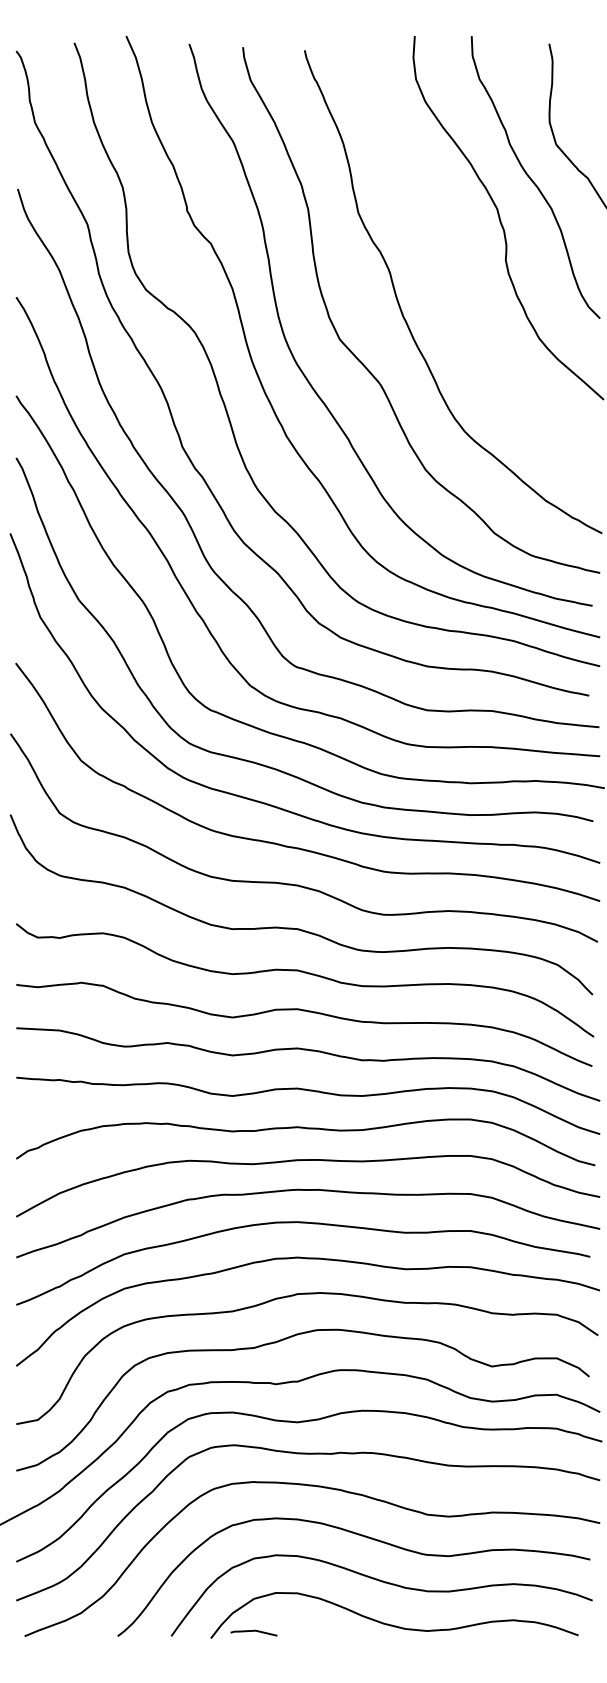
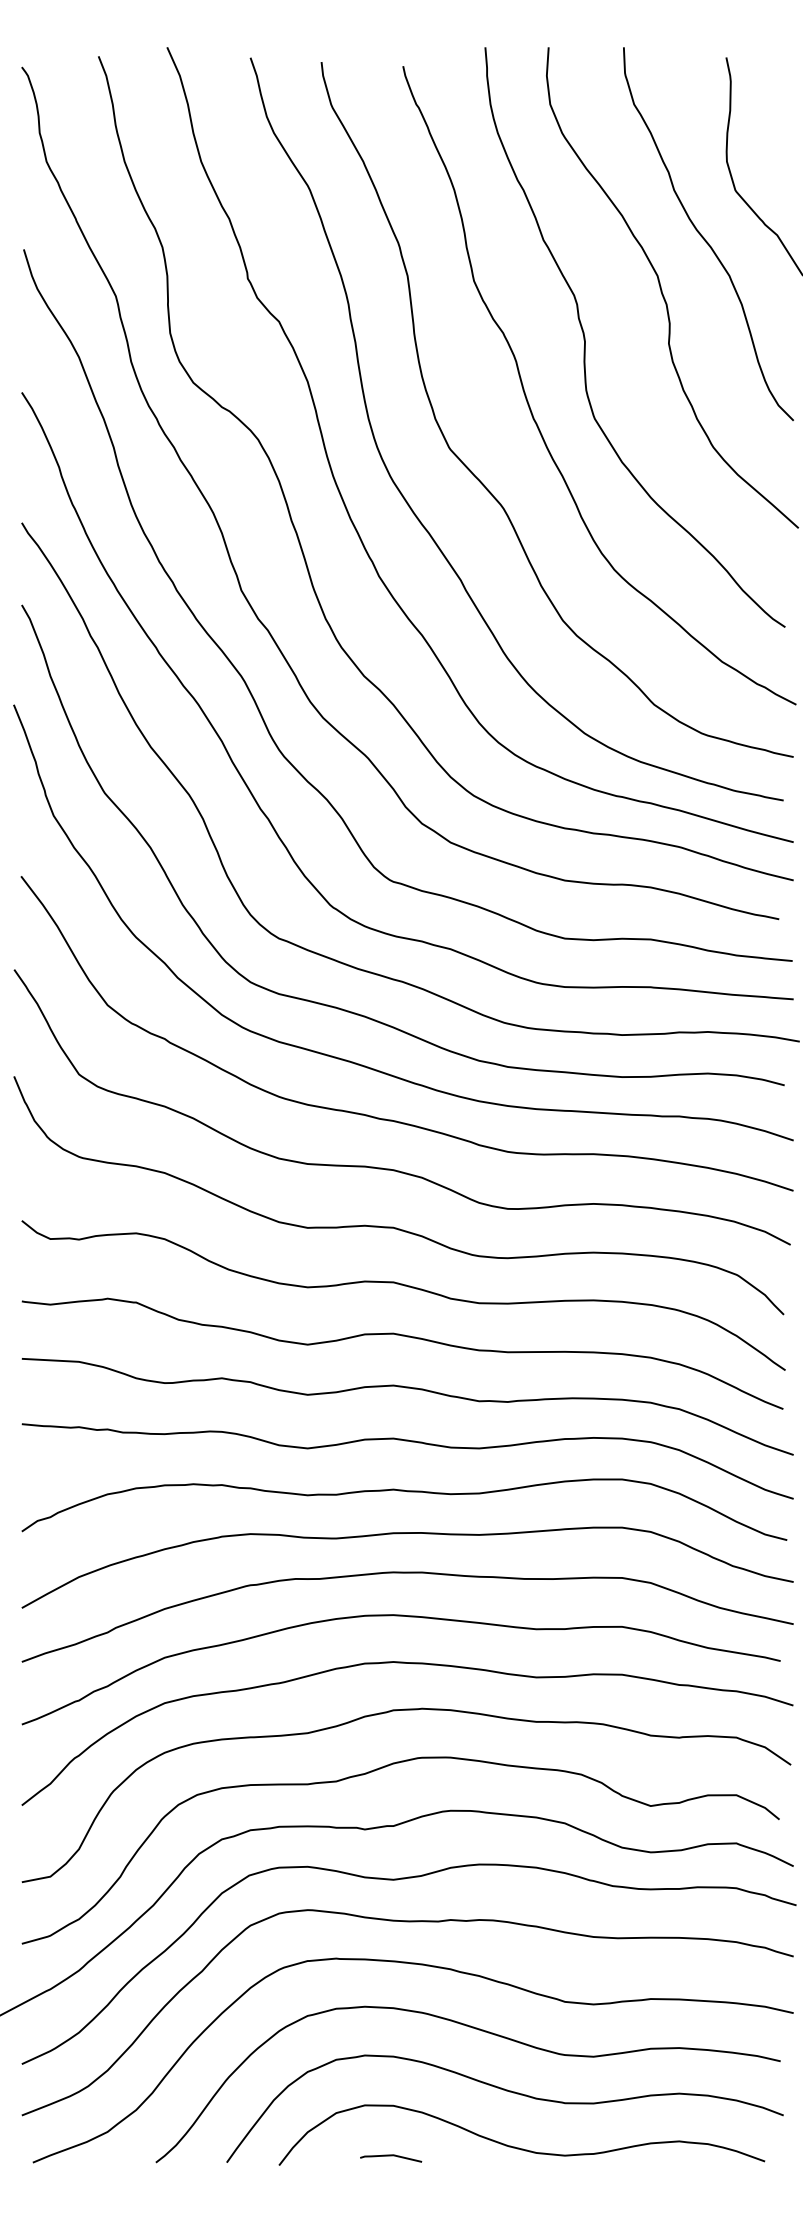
curve: (442, 255) -> (585, 337), added
line: (254, 1631) -> (391, 2156), moved

